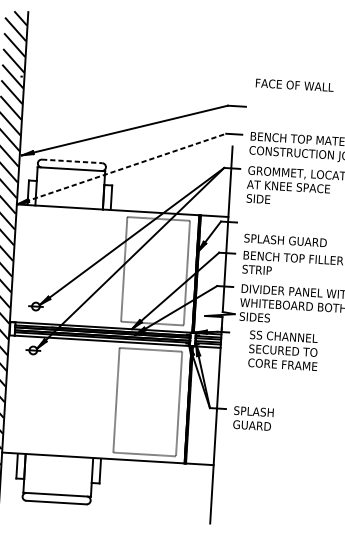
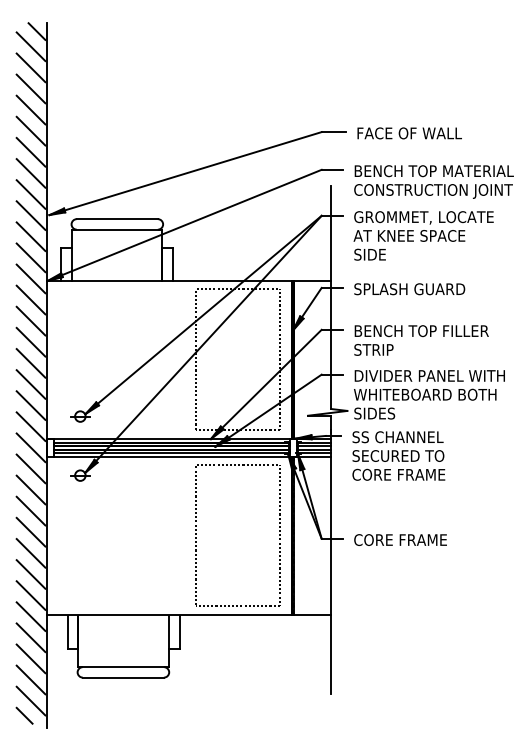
text: (294, 85) -> (409, 133), moved
line: (72, 161) -> (117, 219), dashed -> solid
line: (121, 169) -> (184, 225), dashed -> solid
text: (285, 240) -> (409, 289), moved
text: (283, 350) -> (398, 455), moved
text: (268, 419) -> (400, 549), SPLASH GUARD -> CORE FRAME

